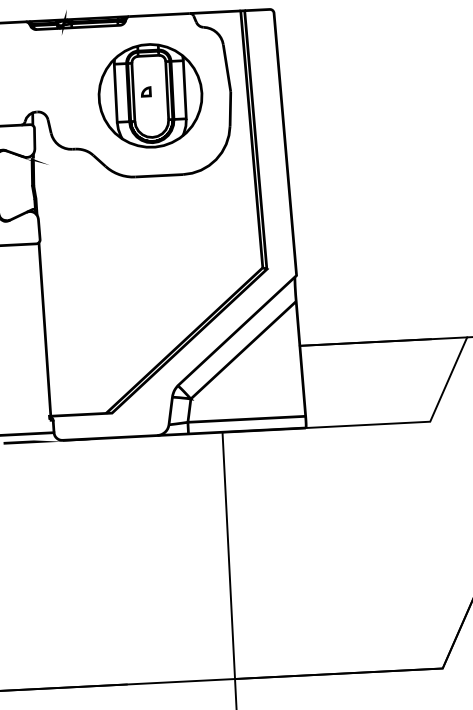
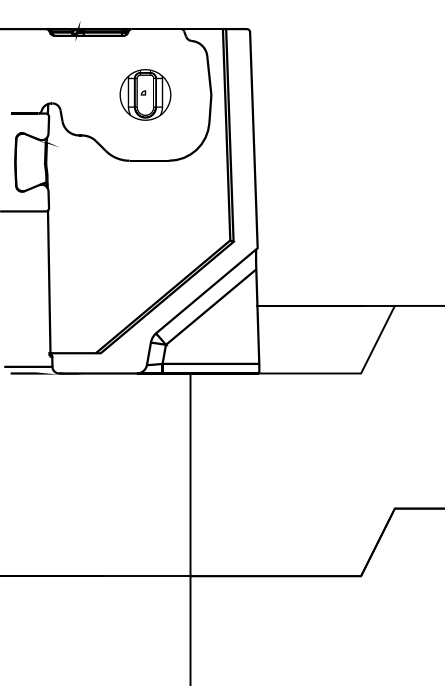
part: (150, 95) -> (145, 94), size x0.6

